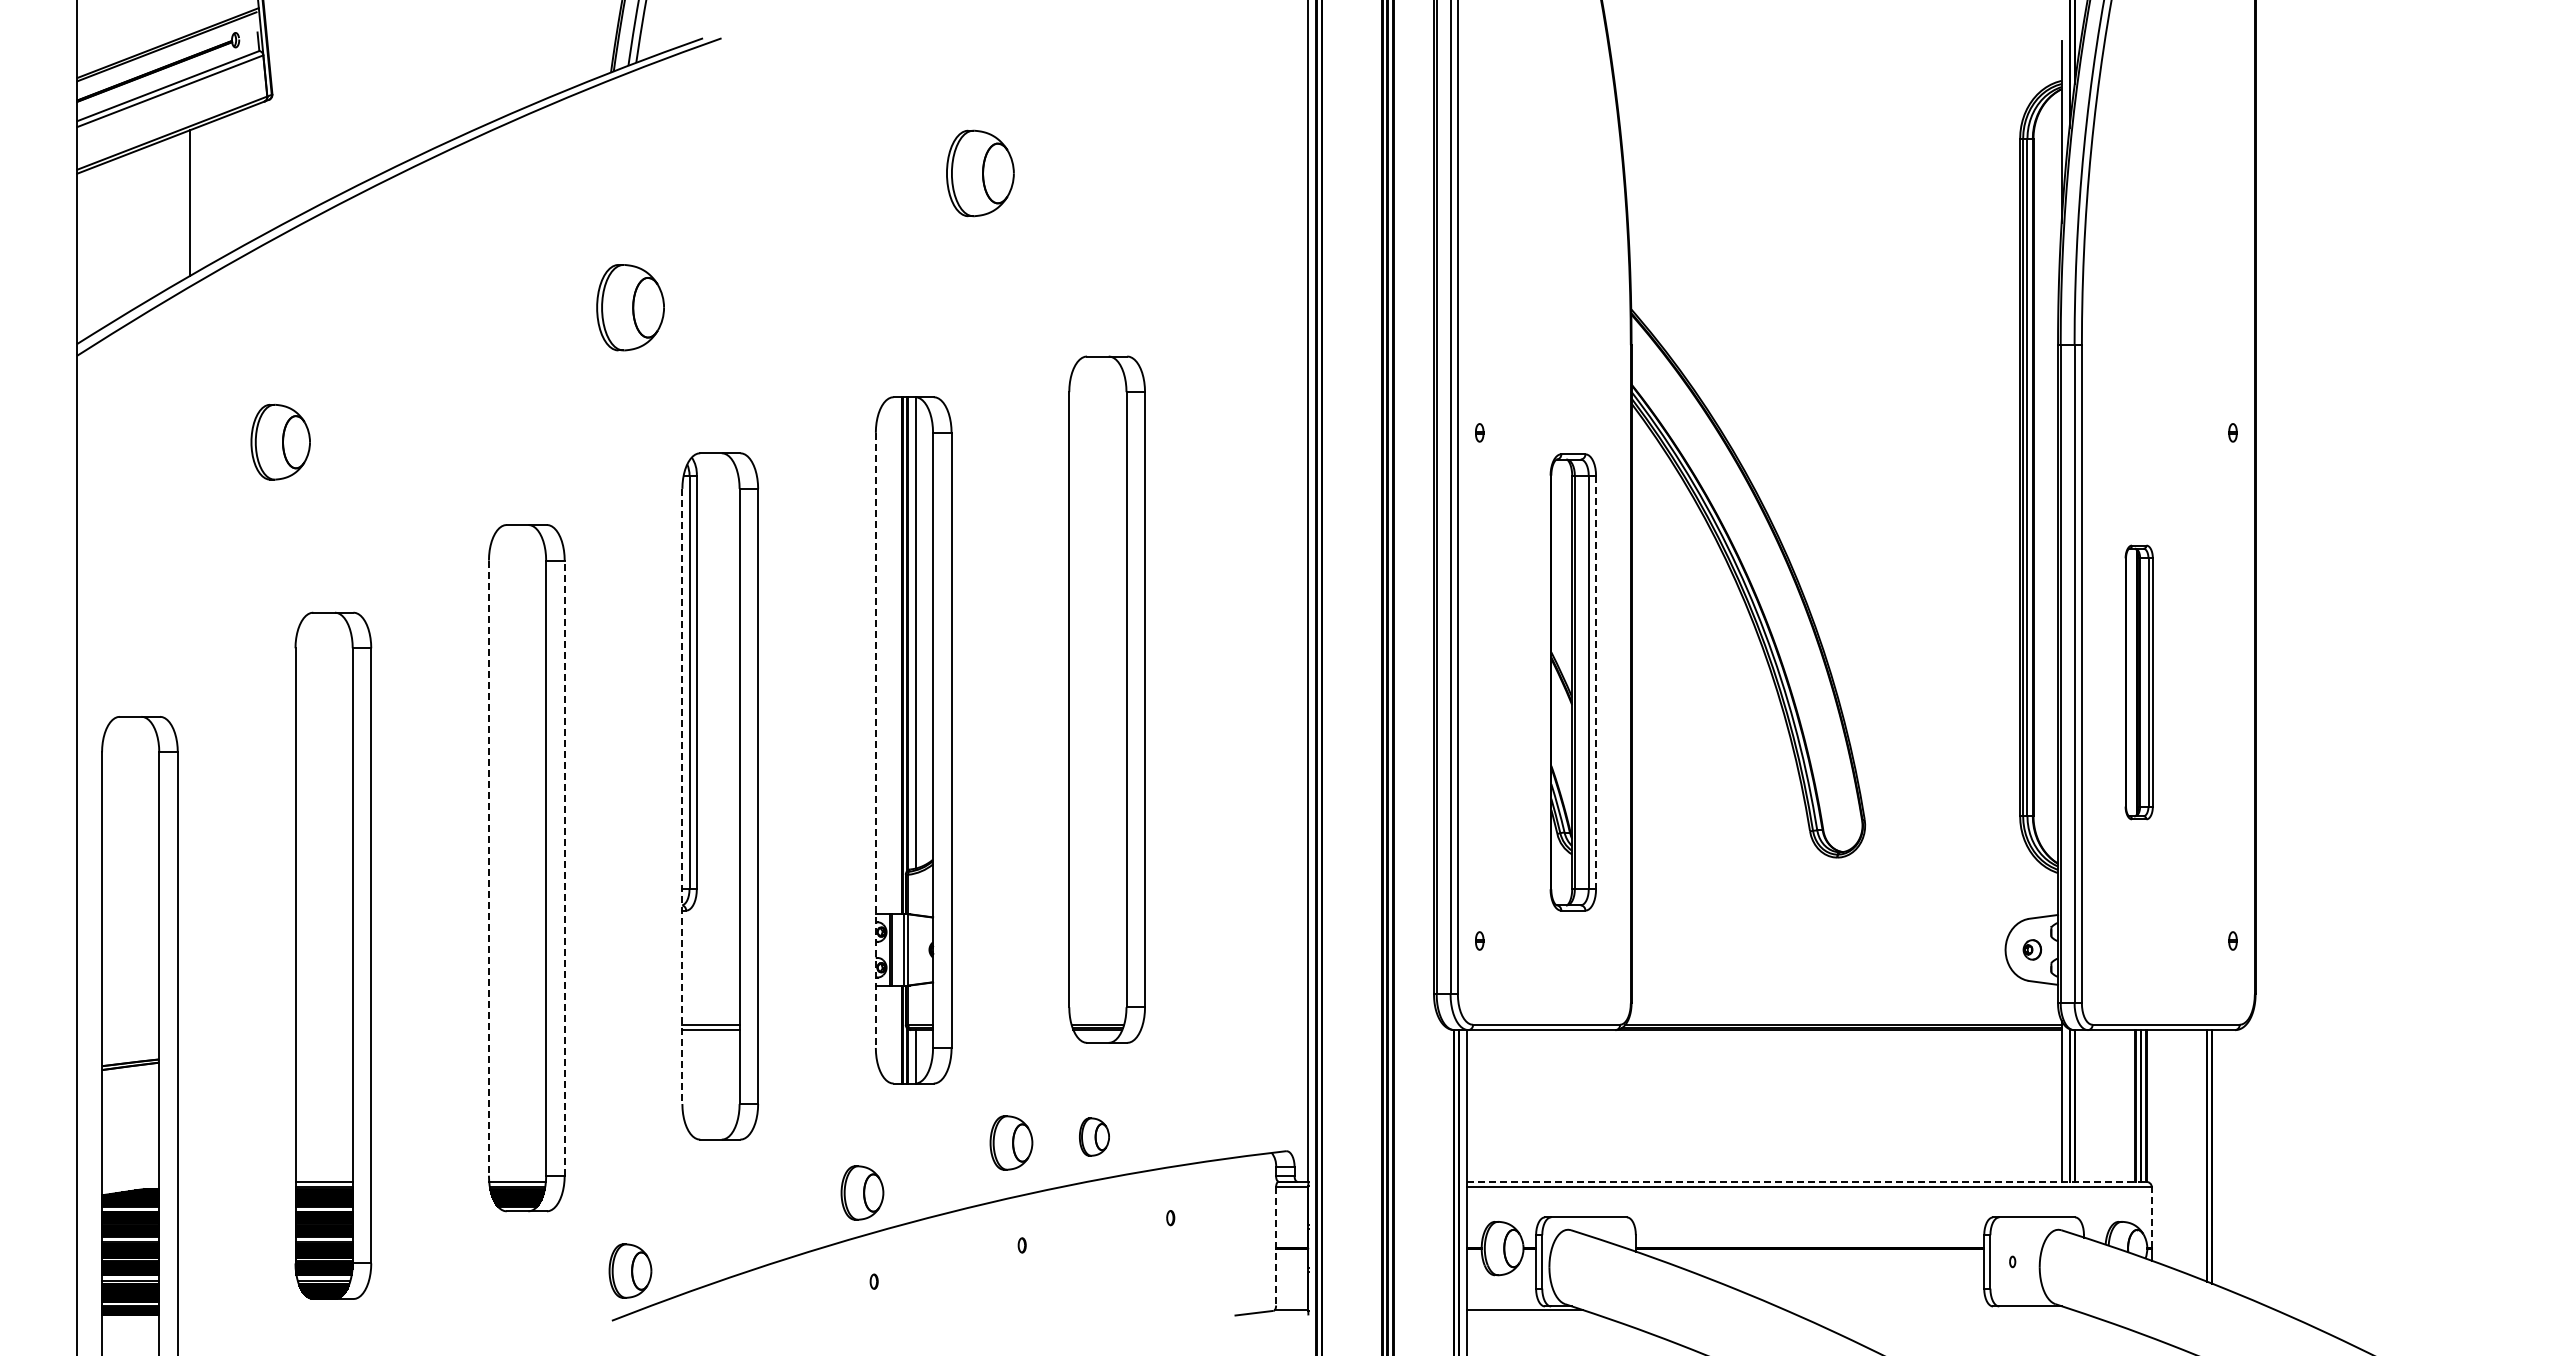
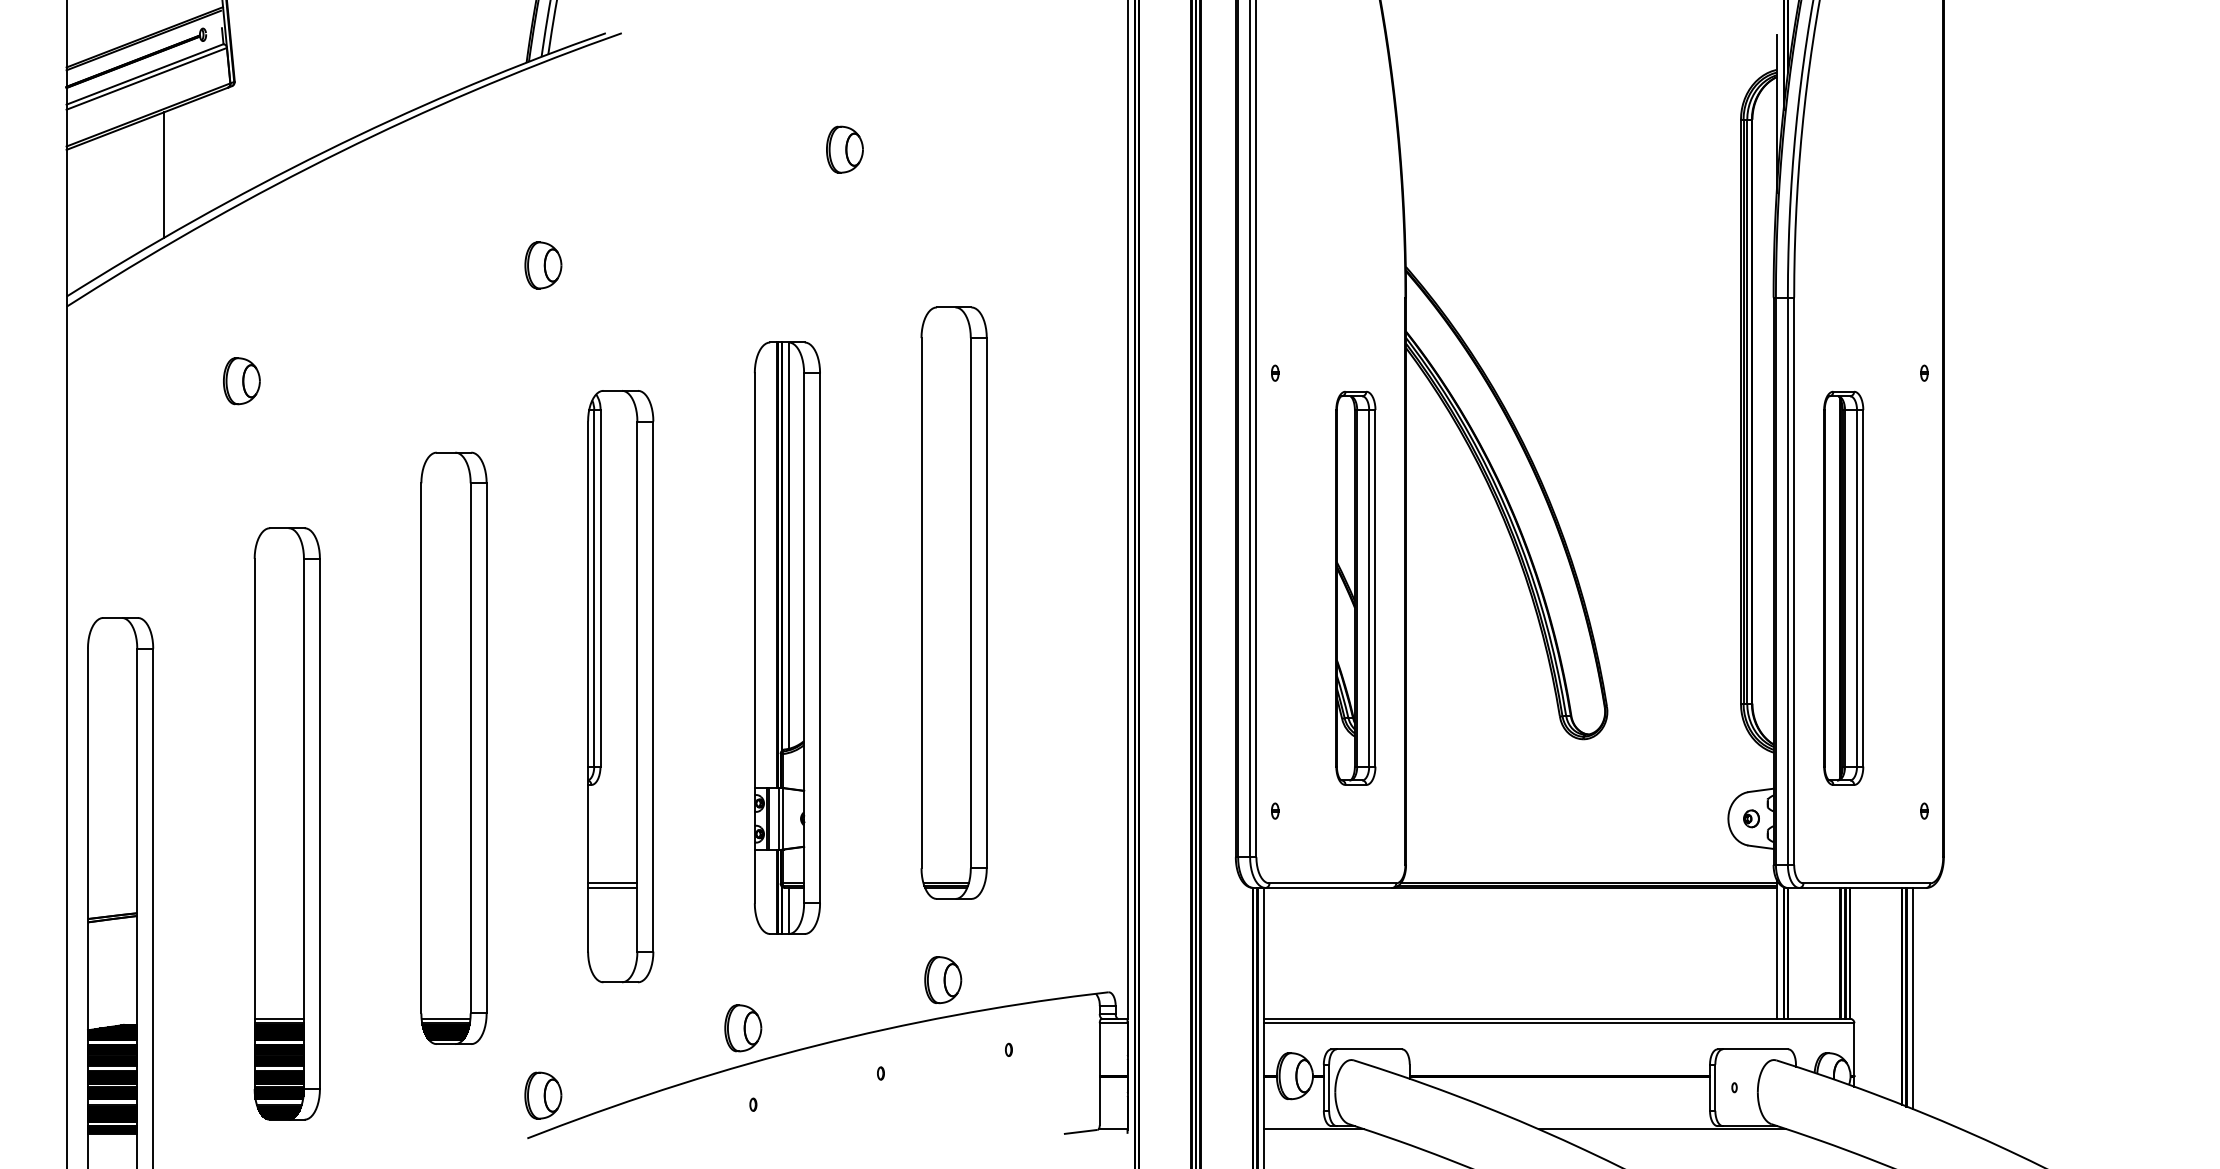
part: (980, 173) -> (844, 149), size x0.62
part: (630, 307) -> (543, 265), size x0.62
part: (280, 441) -> (241, 380), size x0.71
line: (1596, 682) -> (1375, 588), dashed -> solid
part: (2138, 682) -> (1842, 588), size x1.67
line: (875, 740) -> (754, 638), dashed -> solid
line: (682, 796) -> (588, 686), dashed -> solid
line: (488, 868) -> (420, 748), dashed -> solid
line: (564, 868) -> (486, 748), dashed -> solid
part: (1094, 1136) -> (943, 979), size x1.43
part: (1011, 1142) -> (871, 984), removed
line: (2220, 1158) -> (1913, 998), added
line: (1806, 1181) -> (1556, 1018), dashed -> solid
line: (2151, 1217) -> (1854, 1049), dashed -> solid
line: (1276, 1246) -> (1100, 1074), dashed -> solid
line: (1928, 1310) -> (1661, 1129), added

